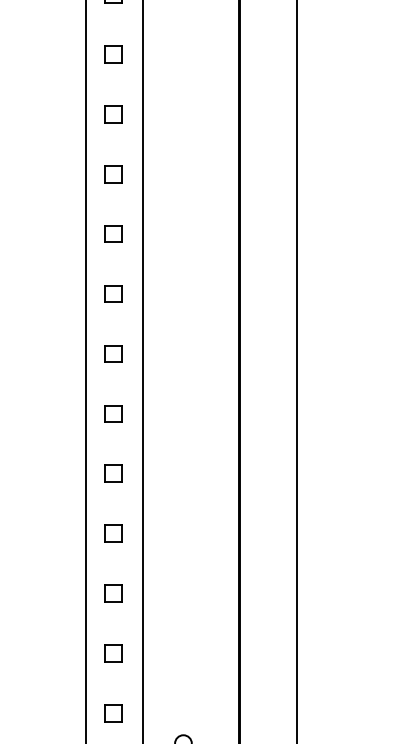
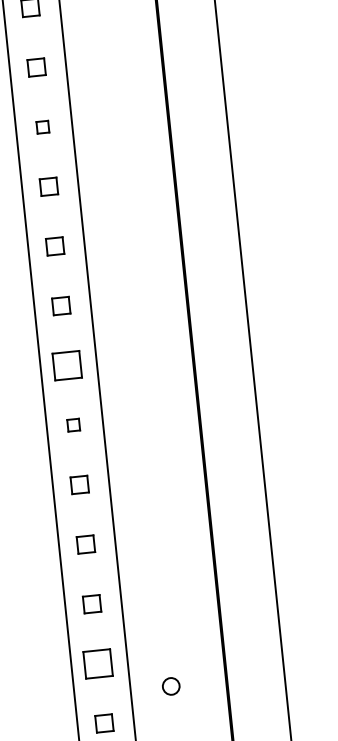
part: (113, 174) -> (43, 127), size x0.7
part: (113, 413) -> (67, 365), size x1.6
part: (113, 473) -> (73, 424), size x0.7
part: (113, 713) -> (98, 663), size x1.6

